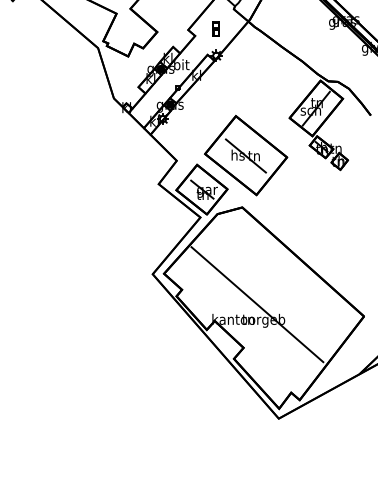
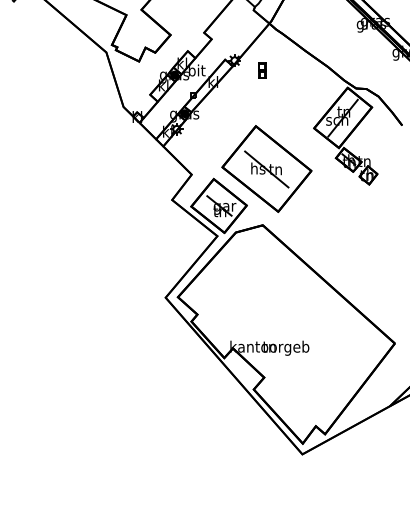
part: (216, 28) -> (262, 70), moved
line: (256, 304) -> (278, 330), removed

